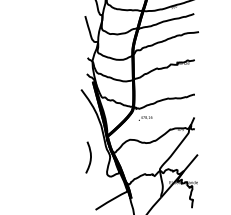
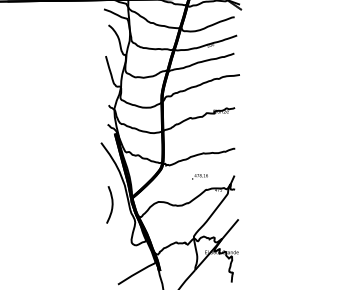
text: (145, 118) -> (199, 176), moved
curve: (90, 157) -> (111, 204), moved

